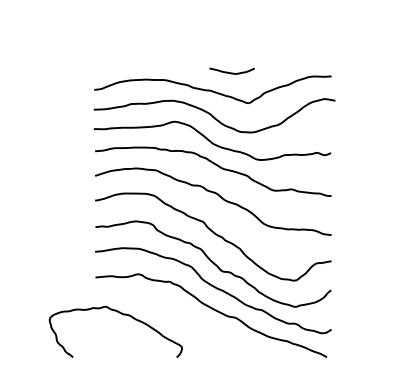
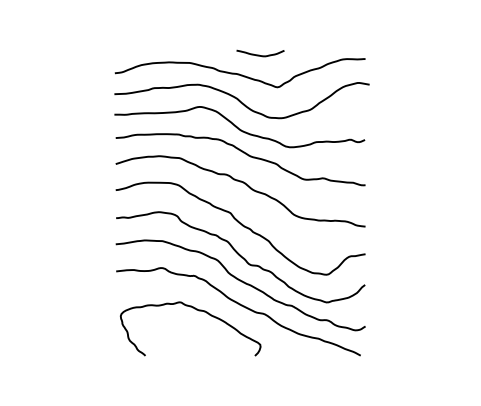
curve: (123, 315) -> (198, 311), moved

